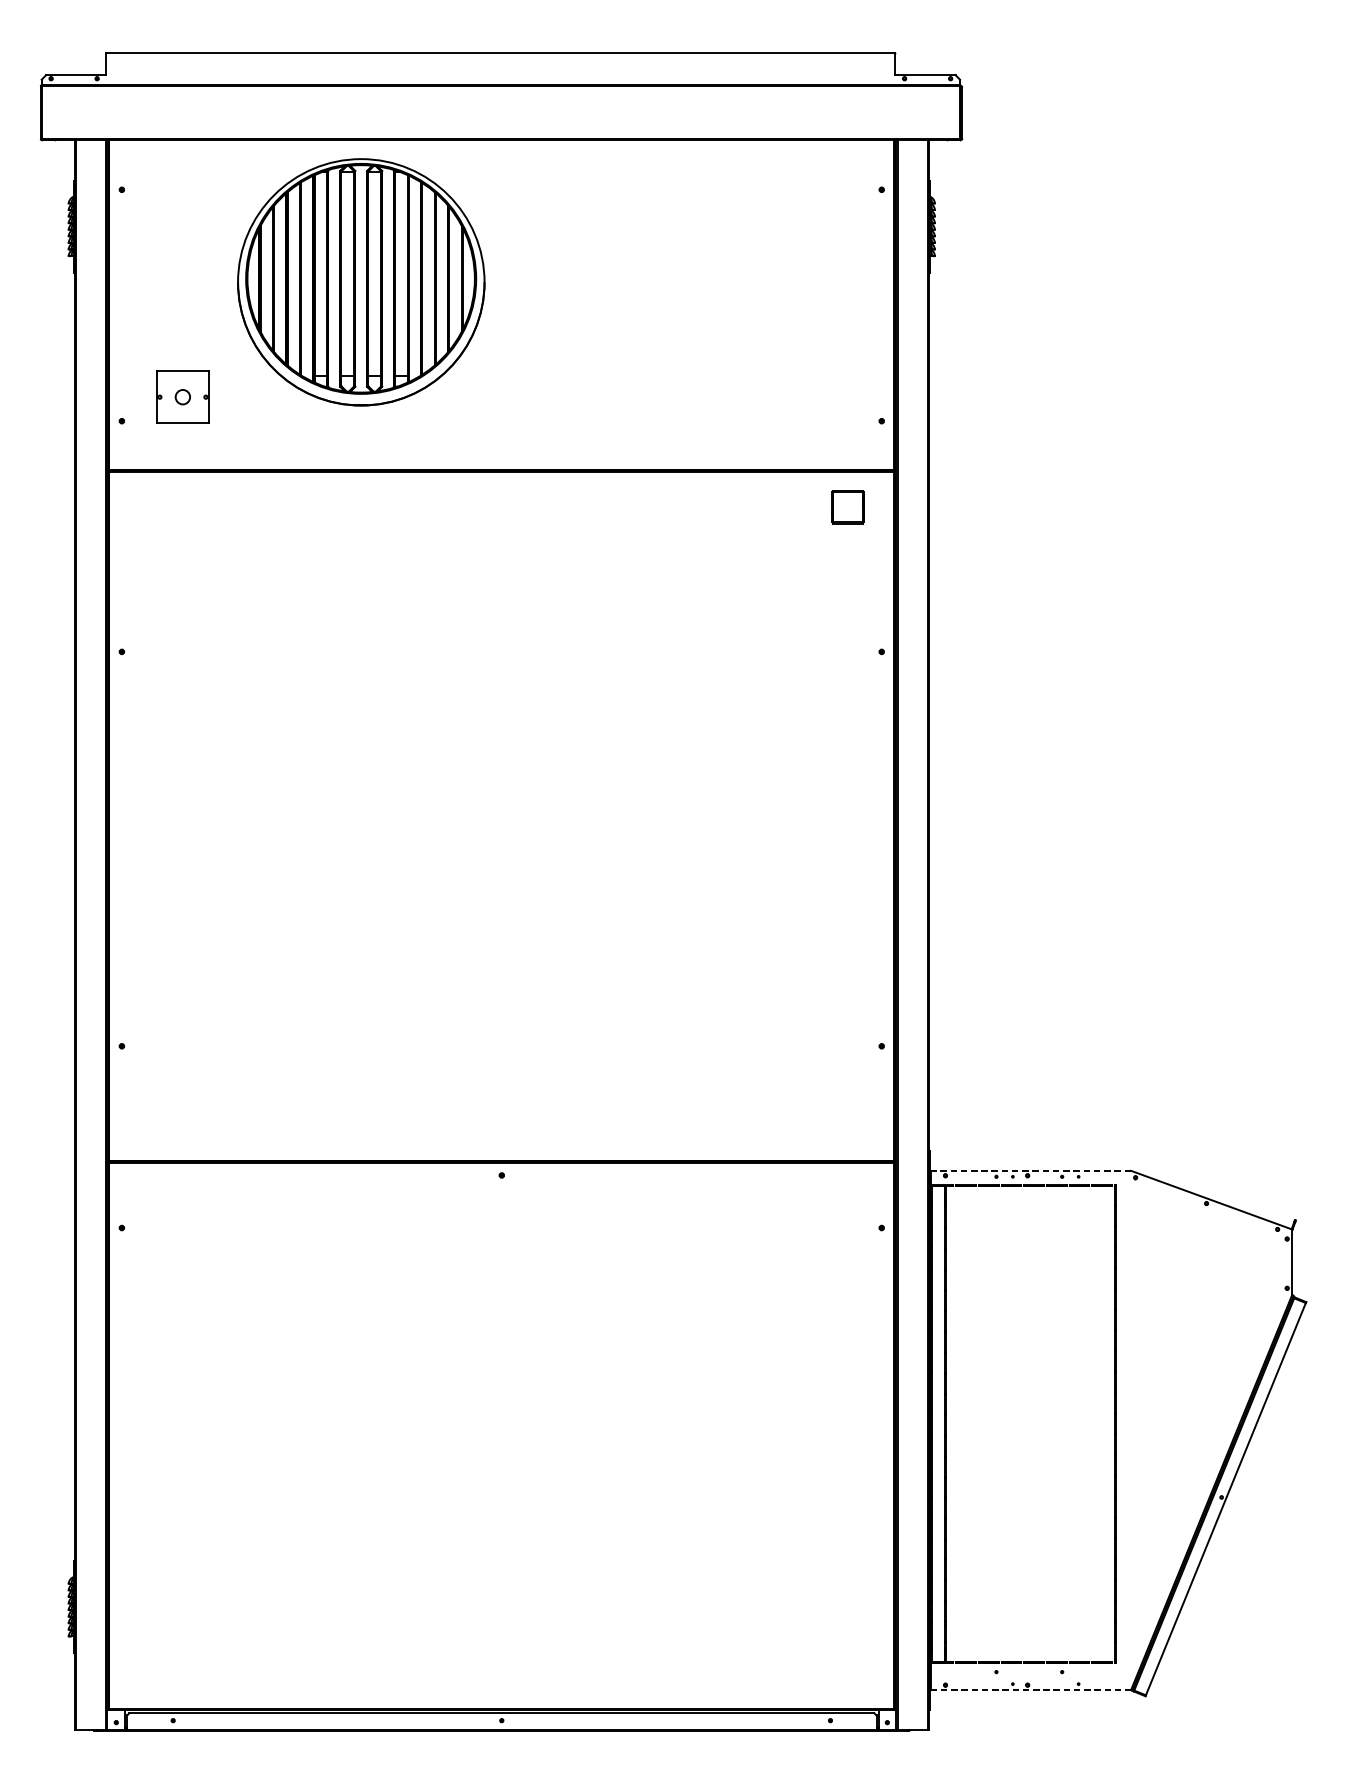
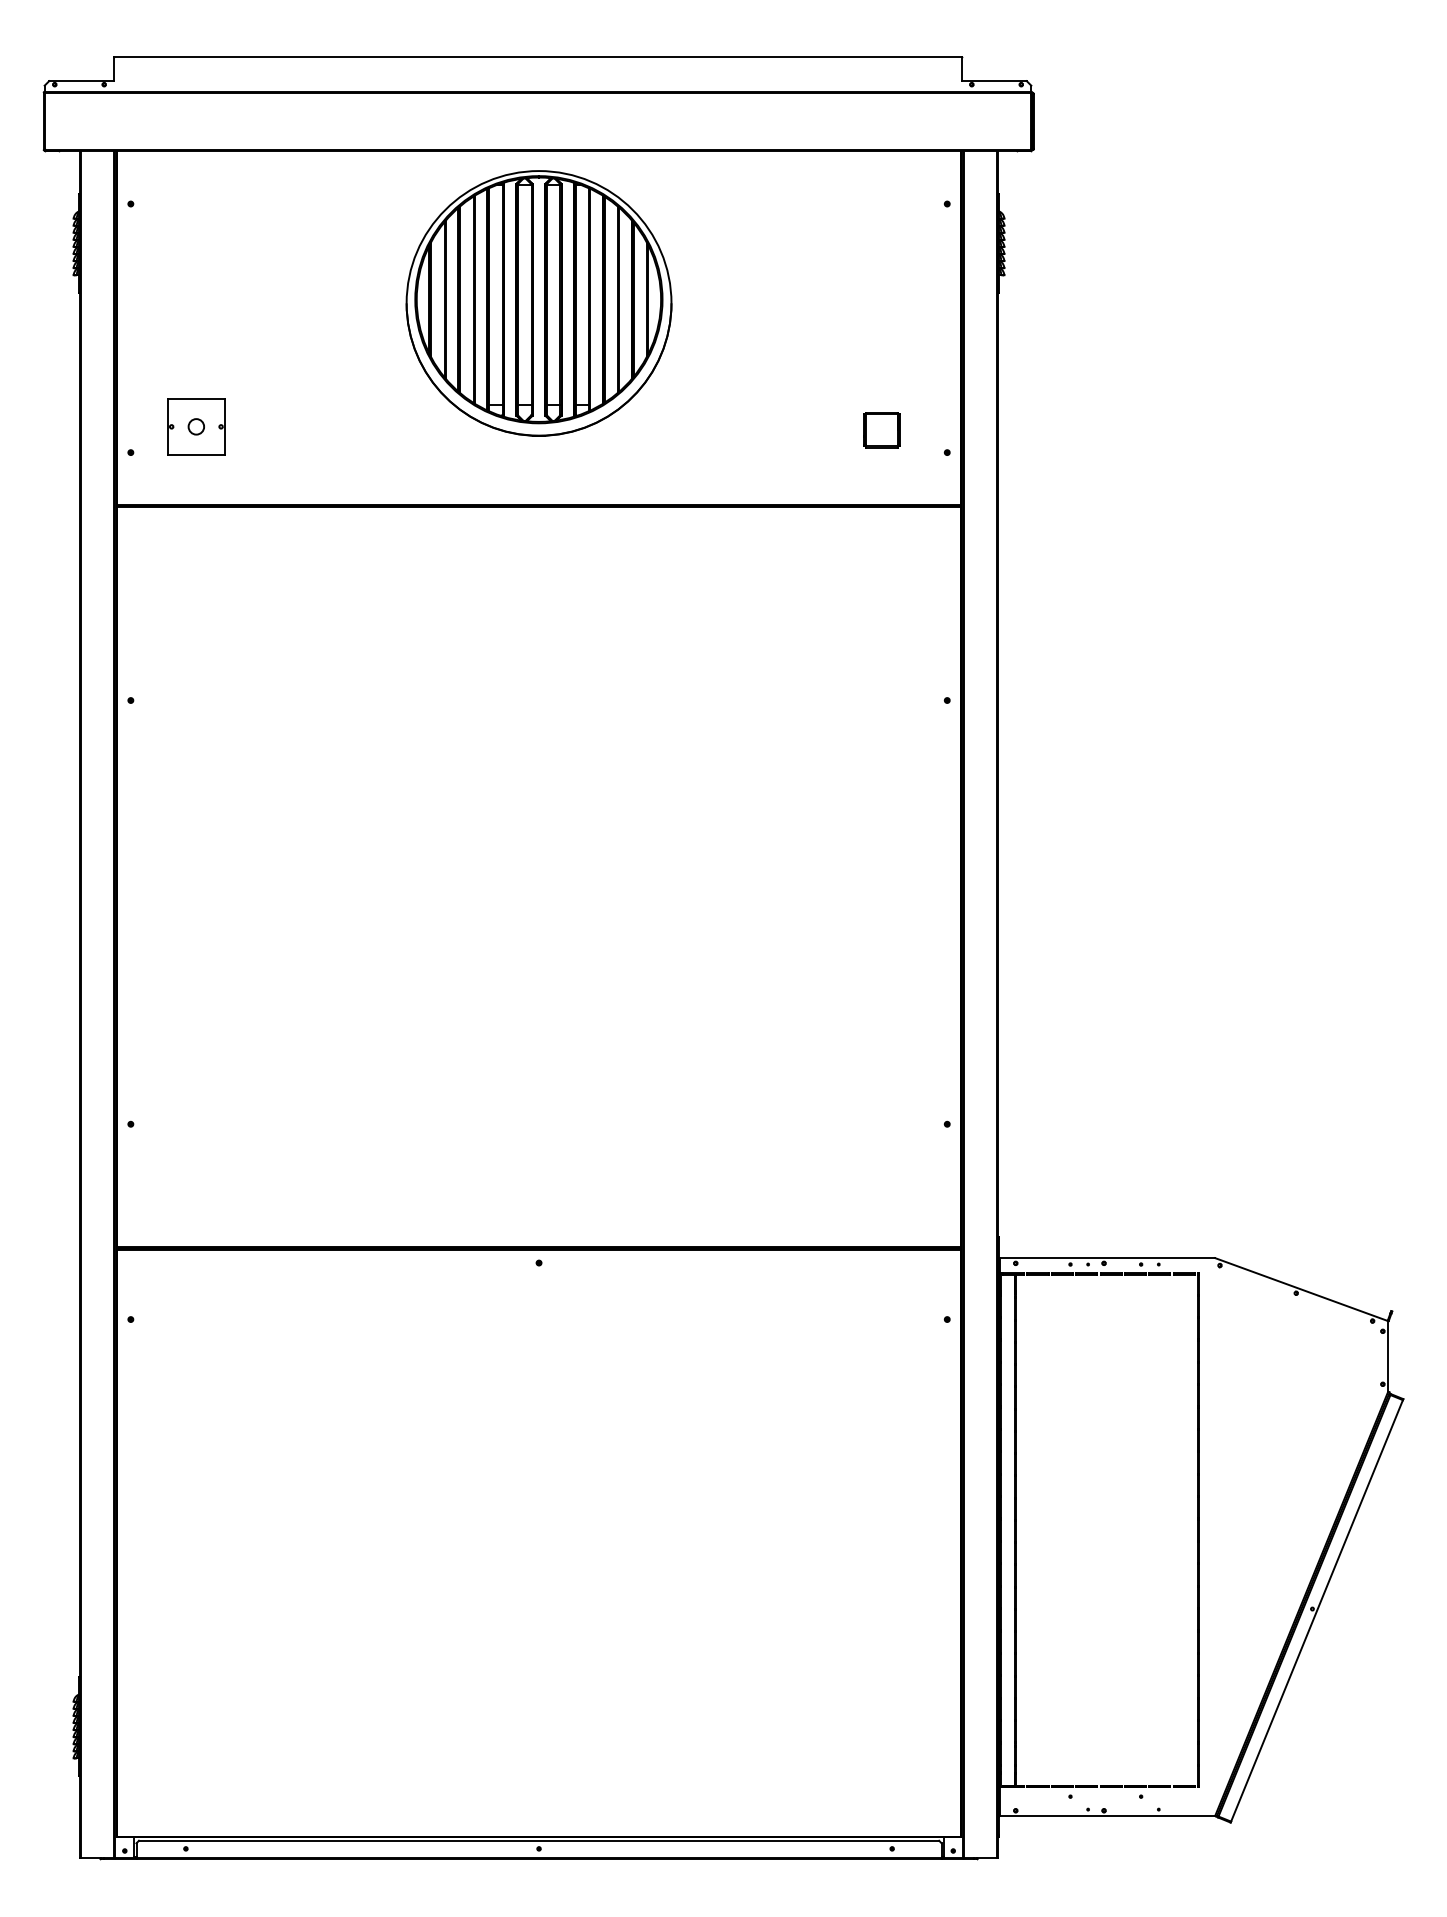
part: (360, 282) -> (538, 303), moved
part: (847, 507) -> (881, 430), moved
line: (1030, 1171) -> (1107, 1258), dashed -> solid
line: (1030, 1690) -> (1107, 1816), dashed -> solid

